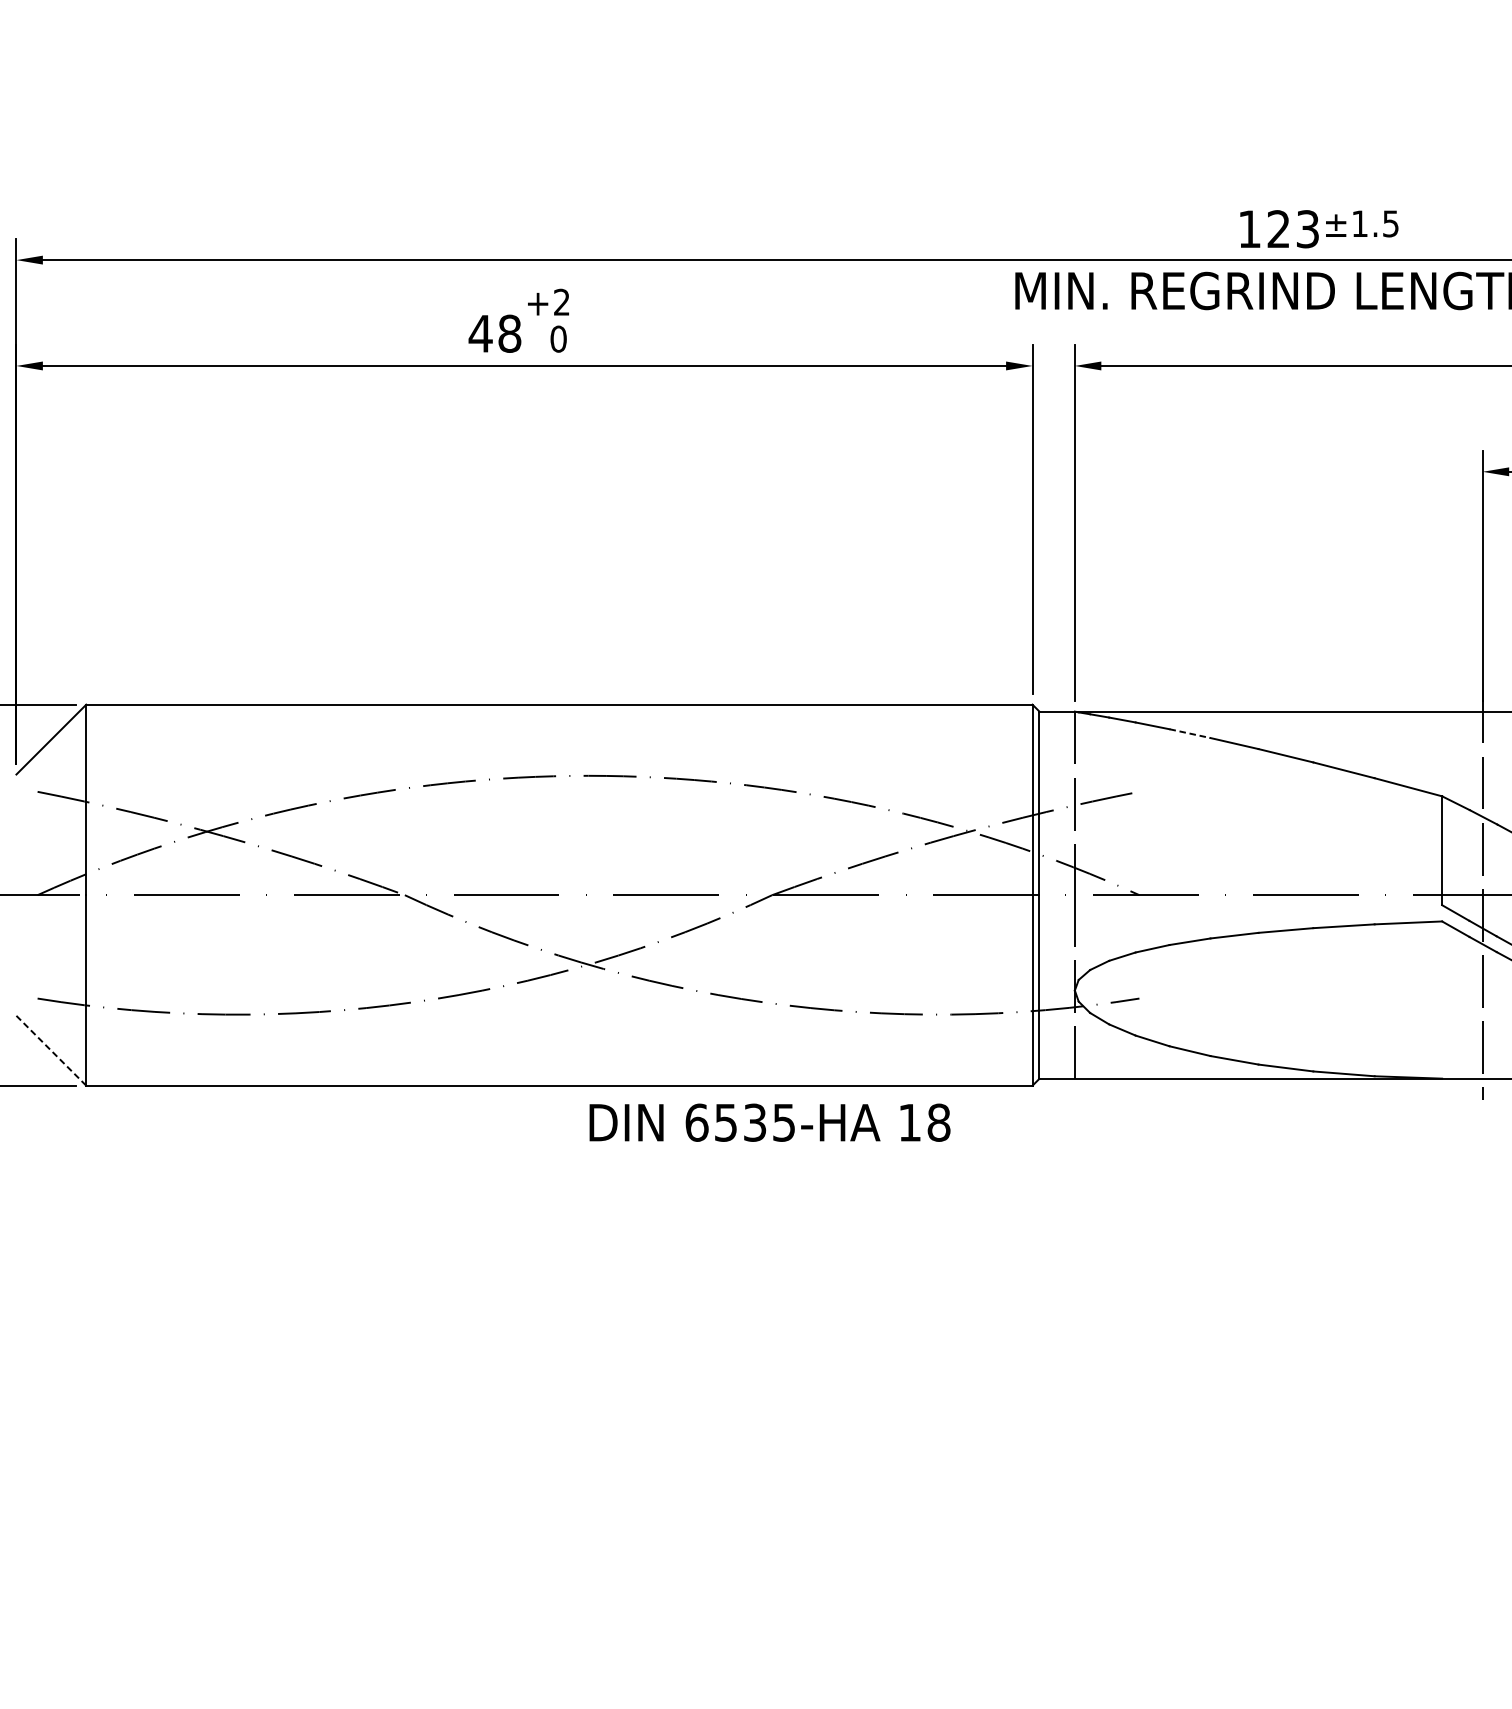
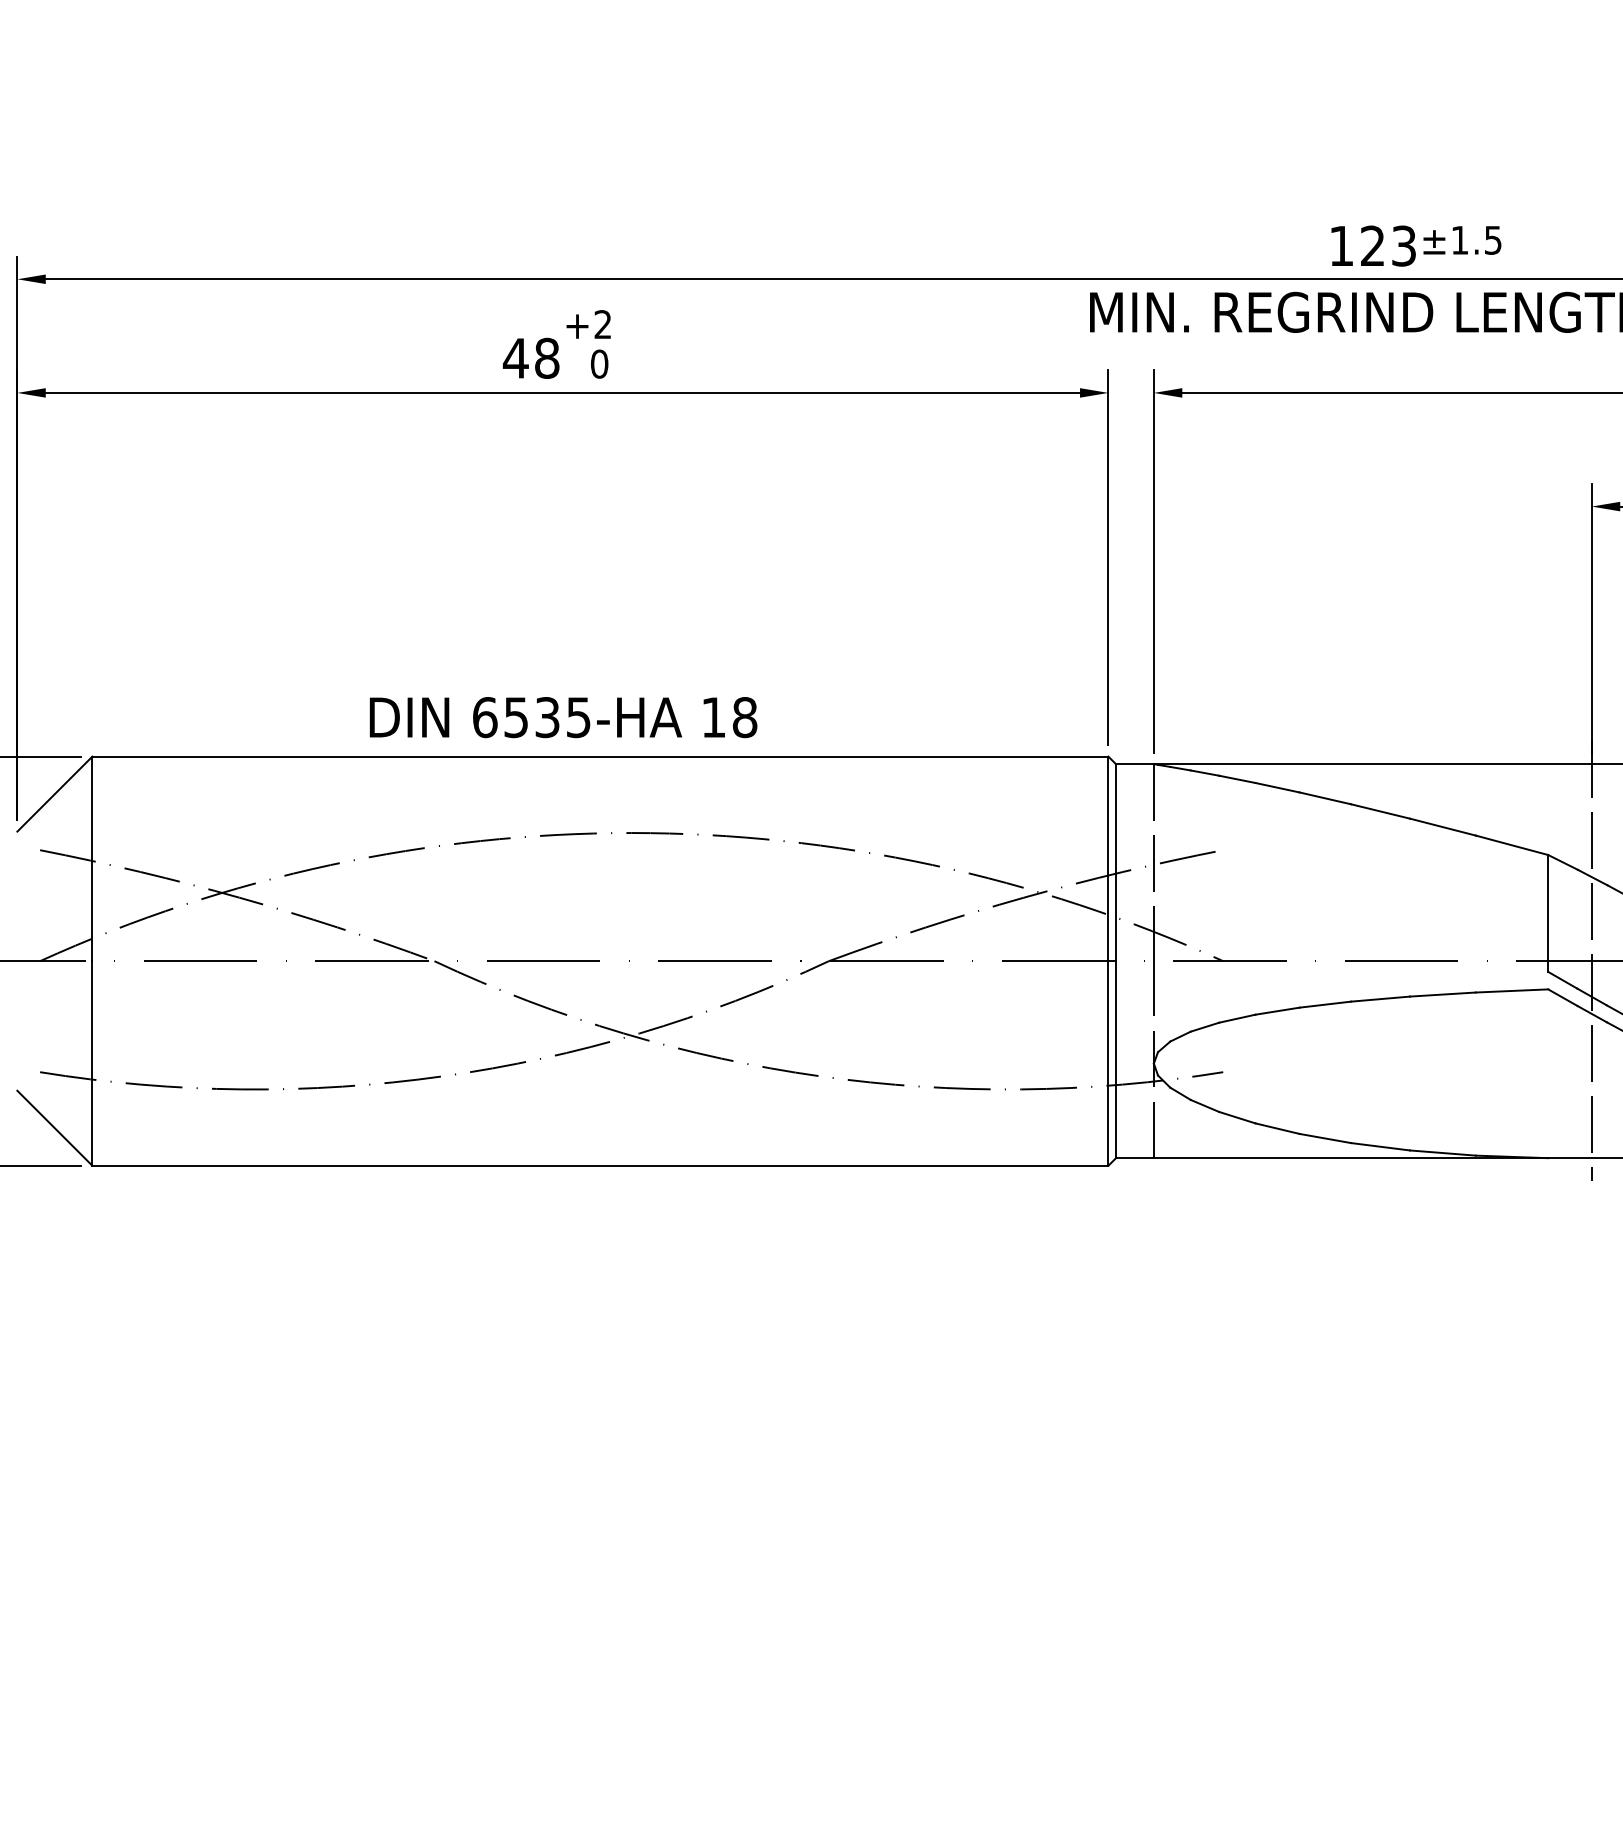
line: (1189, 733) -> (1277, 787), dashed -> solid
line: (51, 1051) -> (55, 1128), dashed -> solid
text: (769, 1122) -> (563, 717), moved

